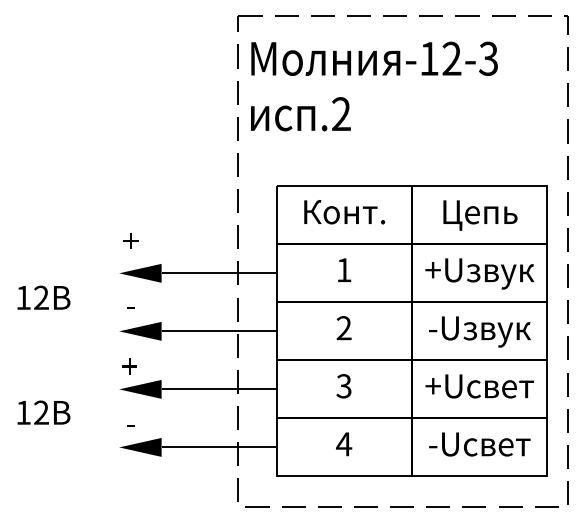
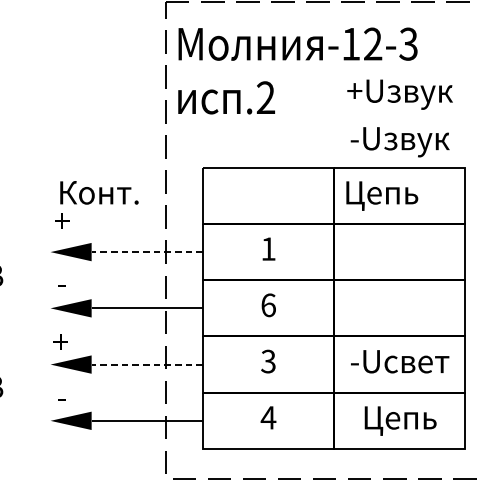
text: (344, 212) -> (99, 193), moved
text: (480, 215) -> (382, 196), moved
line: (218, 273) -> (146, 252), solid -> dashed
text: (479, 273) -> (399, 94), moved
text: (343, 328) -> (267, 305), 2 -> 6
text: (479, 331) -> (399, 141), moved
text: (479, 386) -> (399, 361), +Uсвет -> -Uсвет
line: (218, 389) -> (146, 364), solid -> dashed
text: (479, 447) -> (399, 420), -Uсвет -> Цепь

